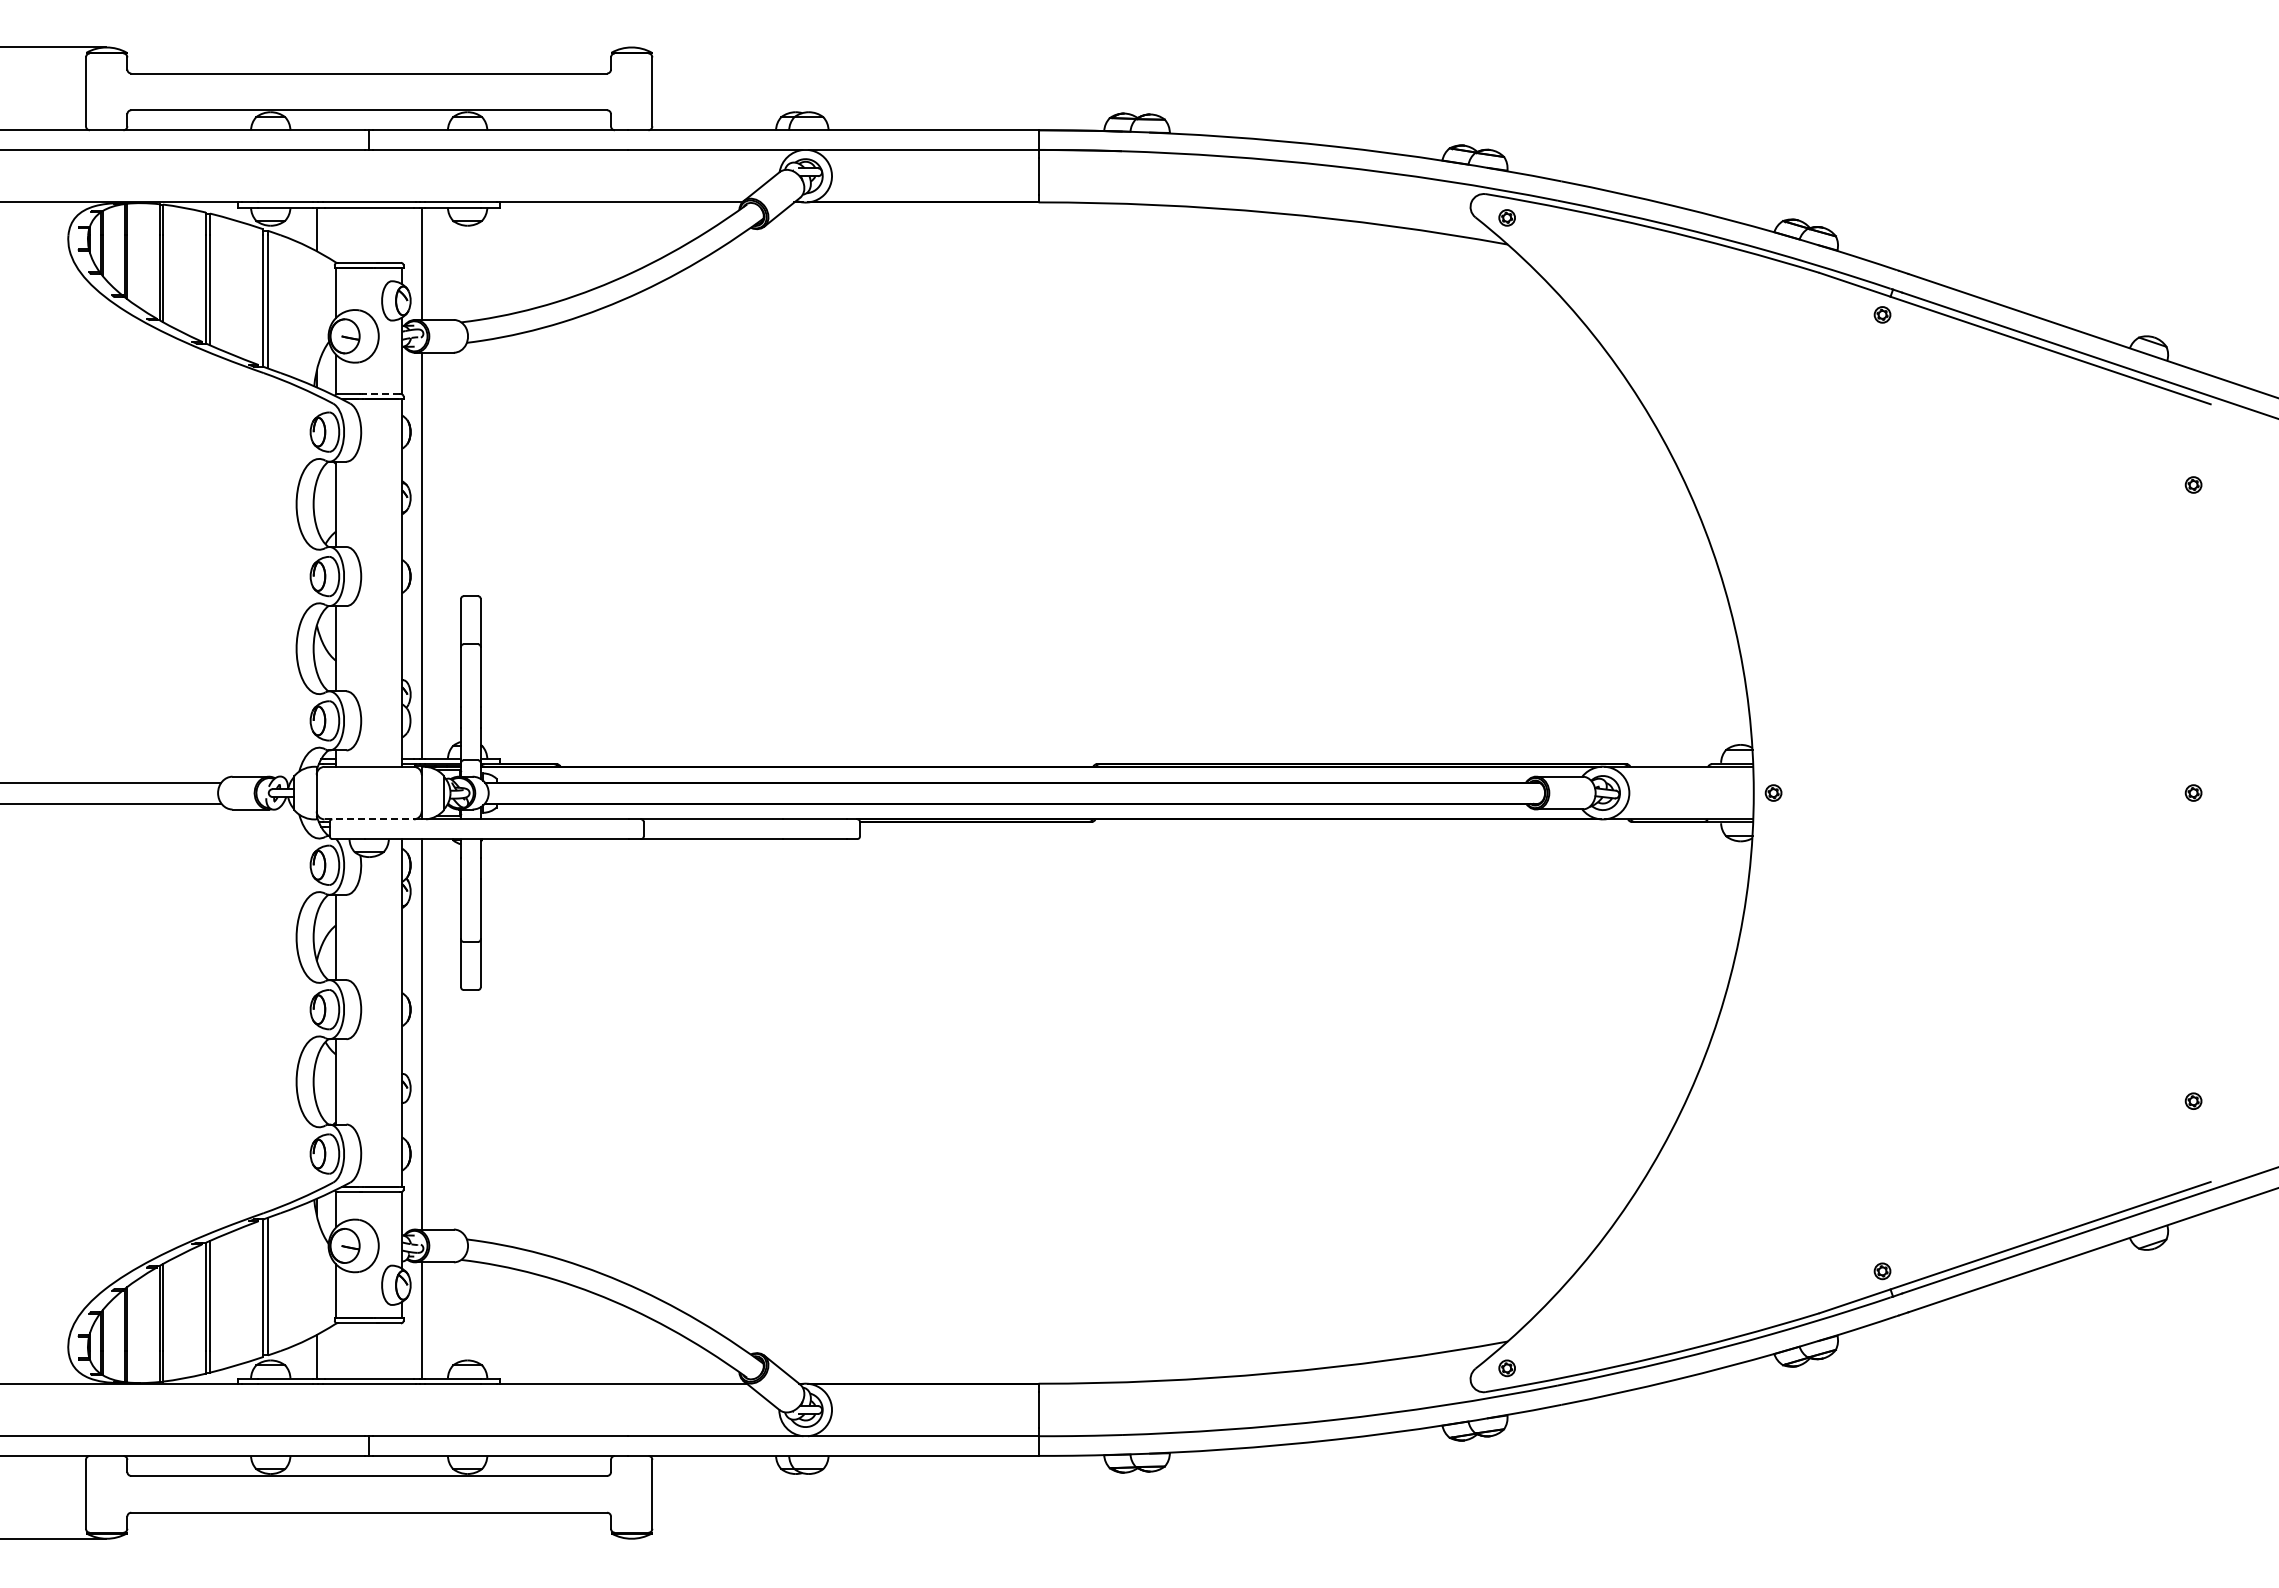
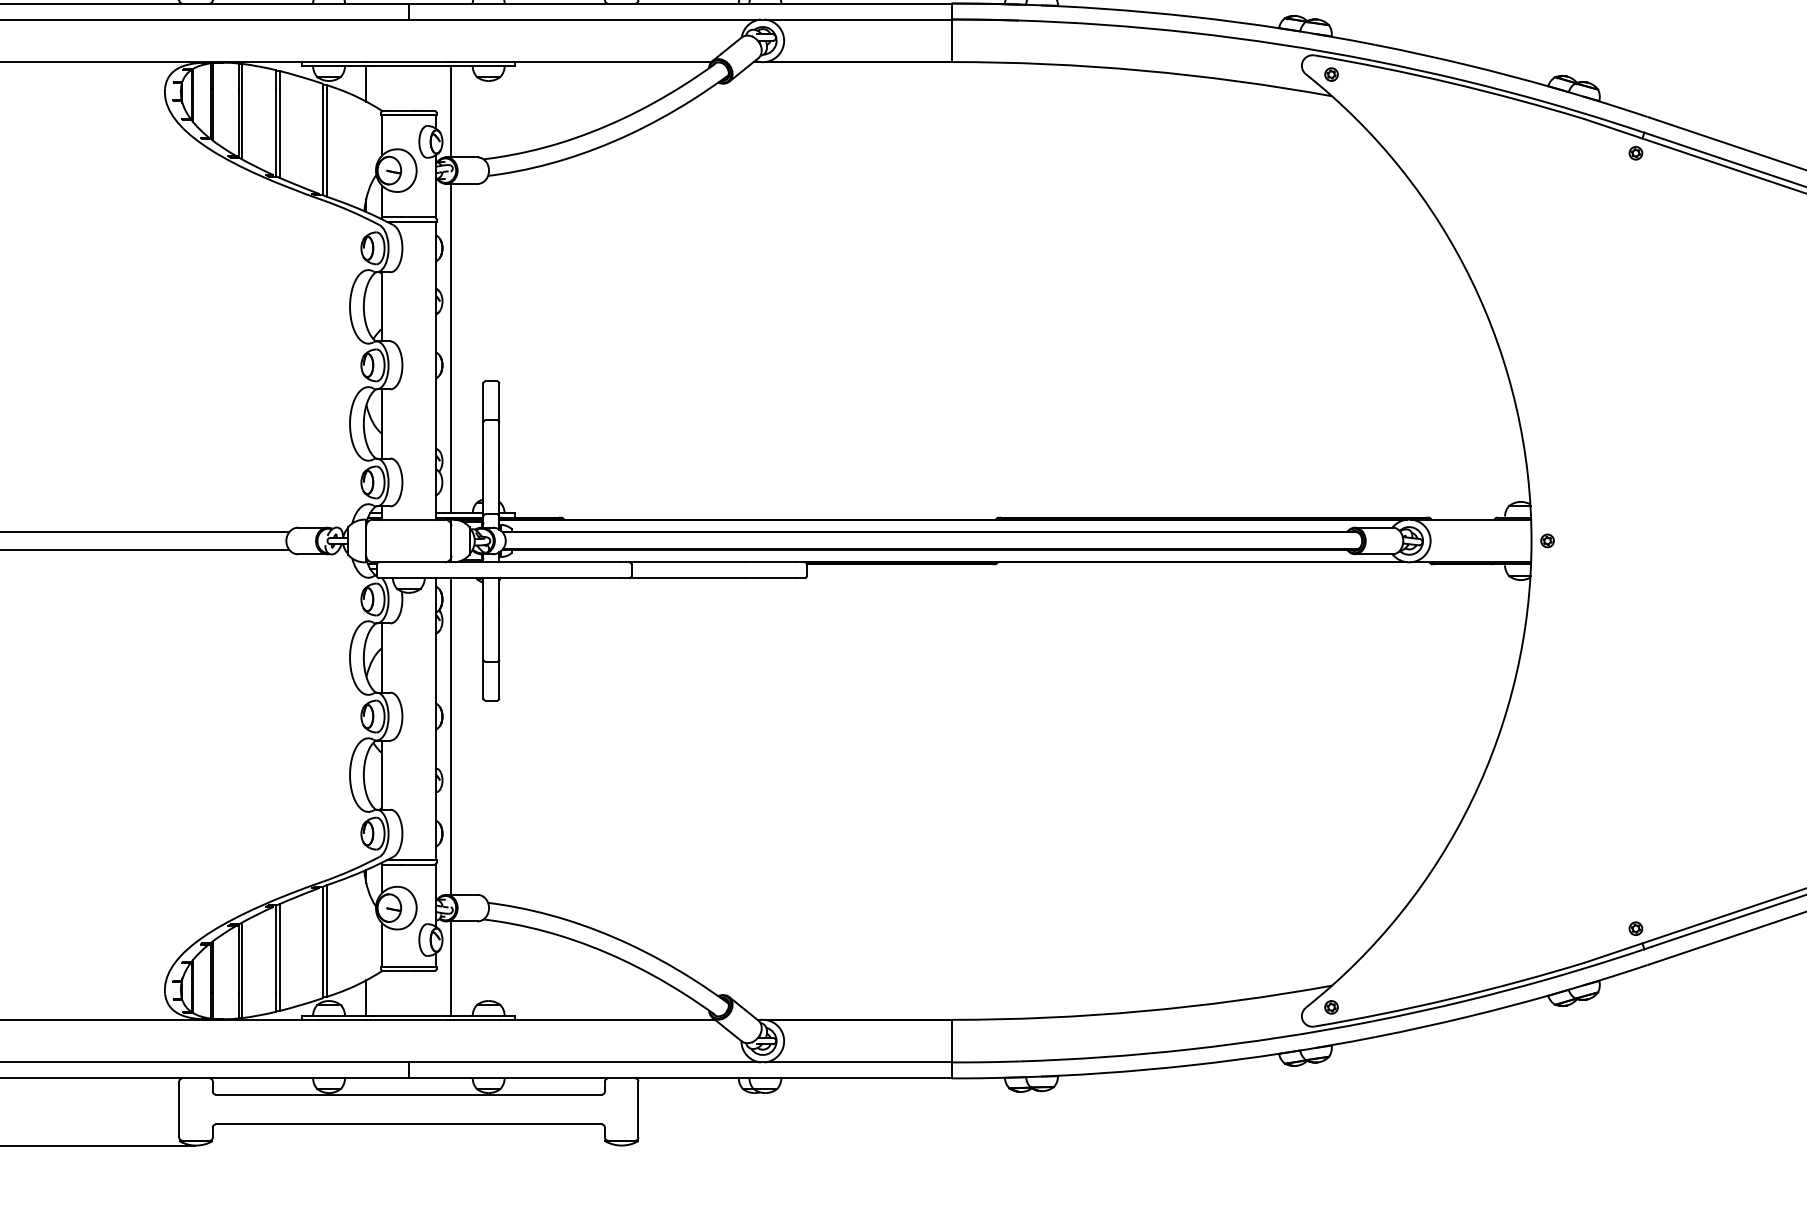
line: (380, 394) -> (418, 217), dashed -> solid
line: (369, 819) -> (409, 562), dashed -> solid

